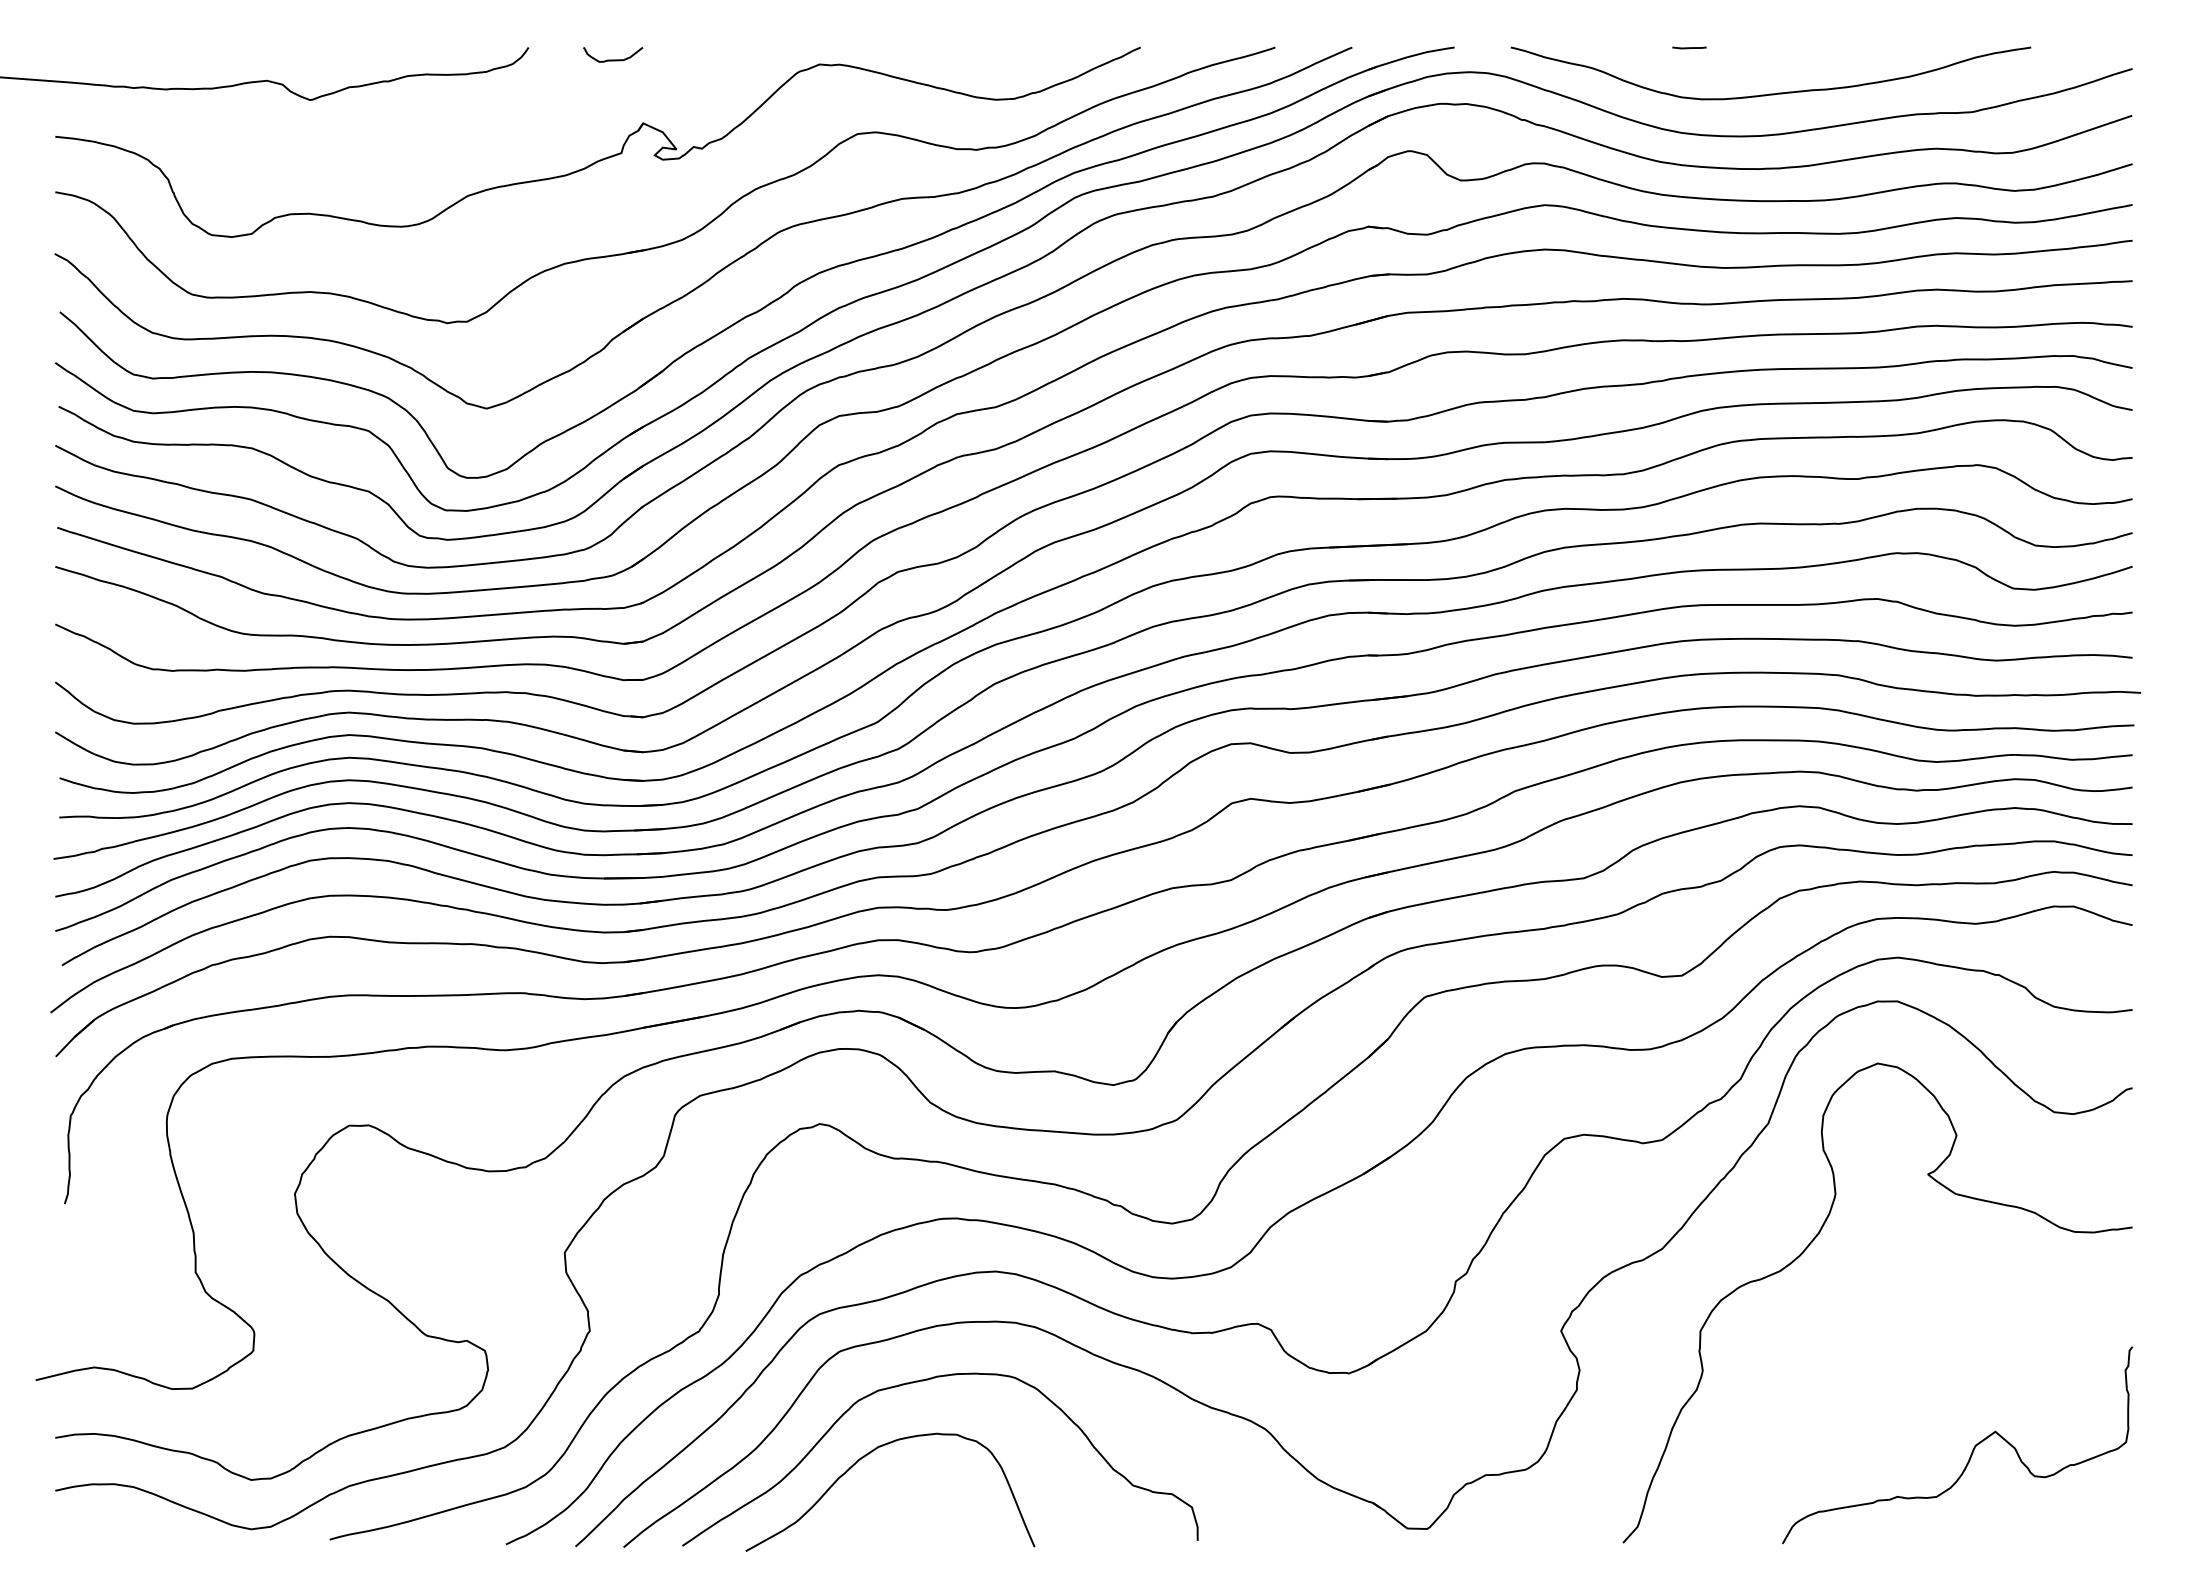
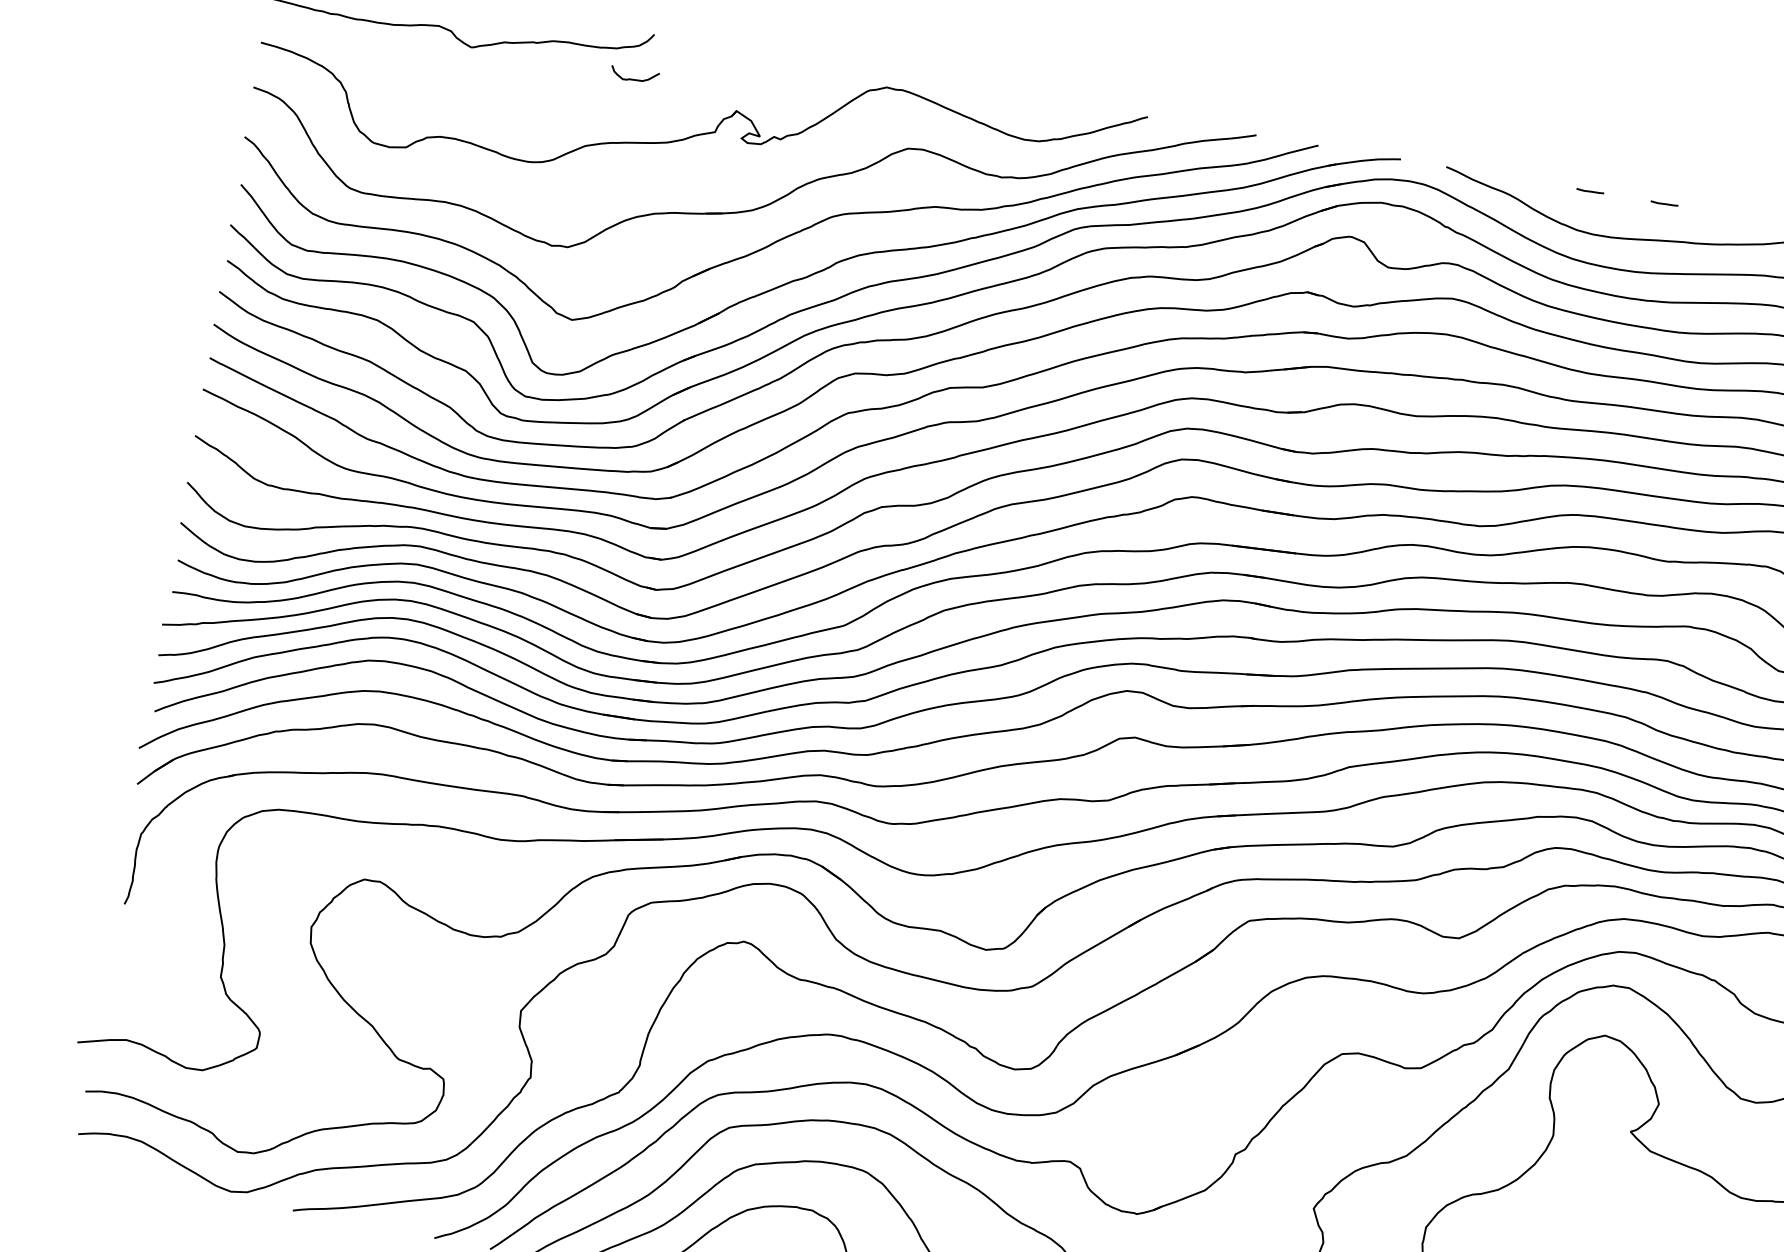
line: (1781, 47) -> (1664, 203), added
curve: (613, 59) -> (634, 79), moved

